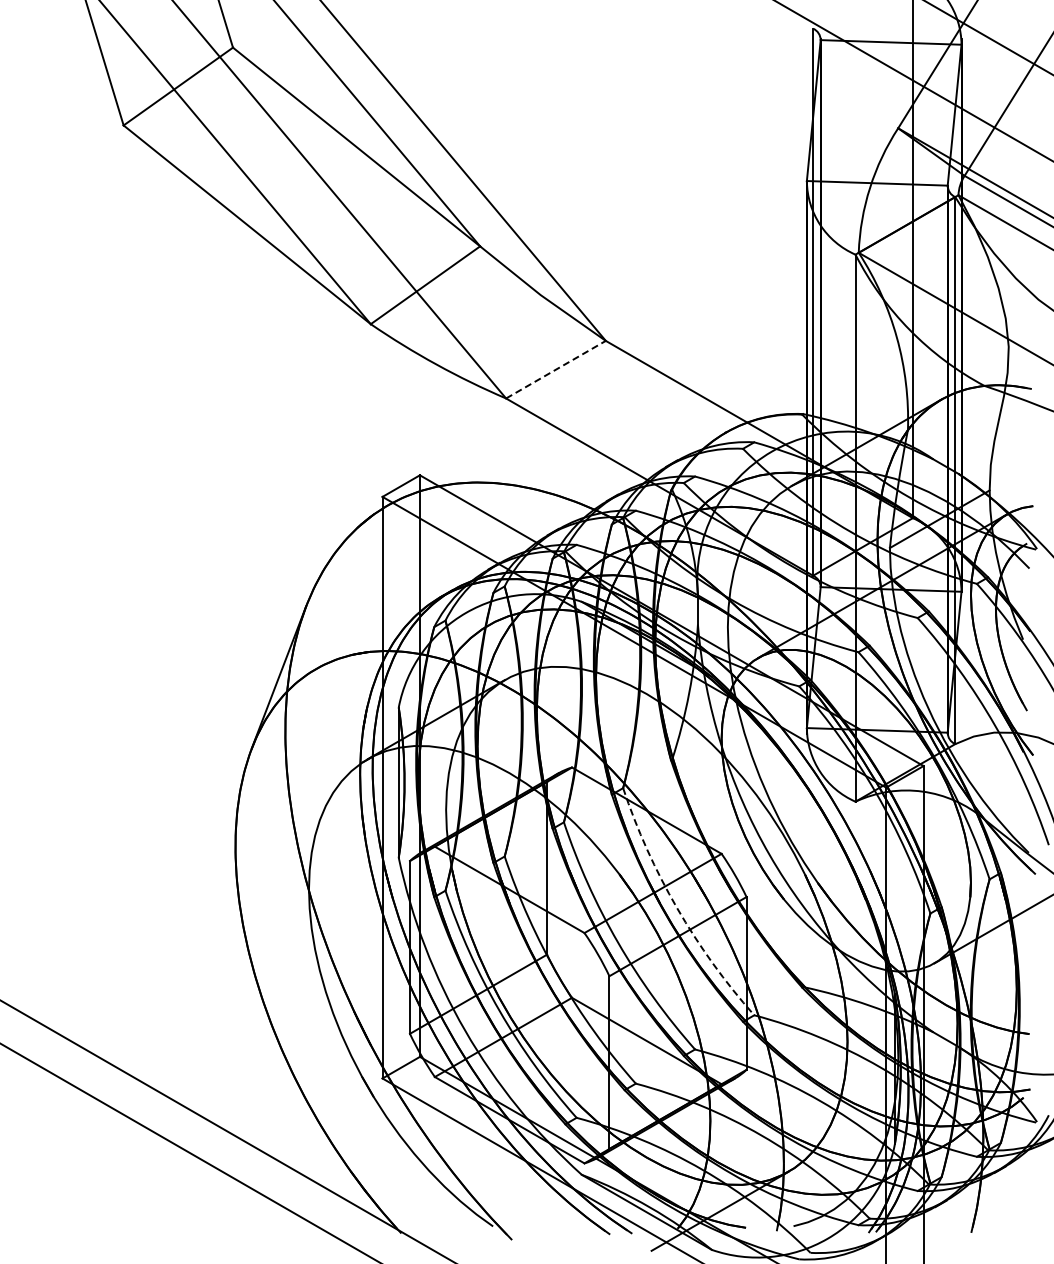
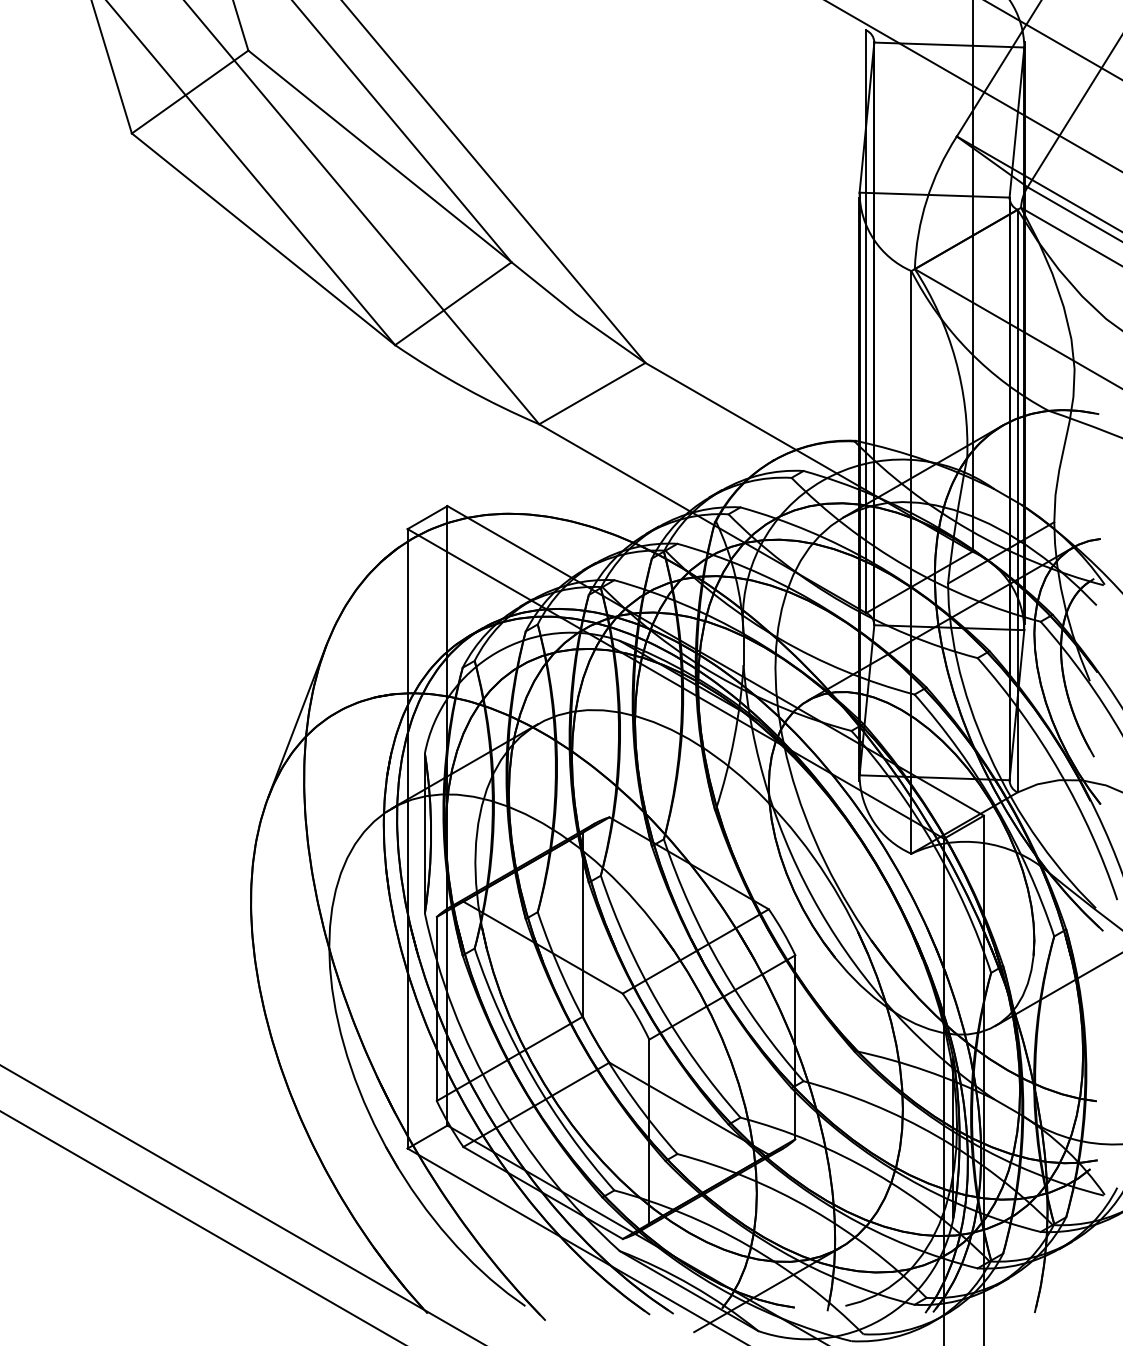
line: (555, 369) -> (591, 393), dashed -> solid
arc: (677, 908) -> (721, 967), dashed -> solid

